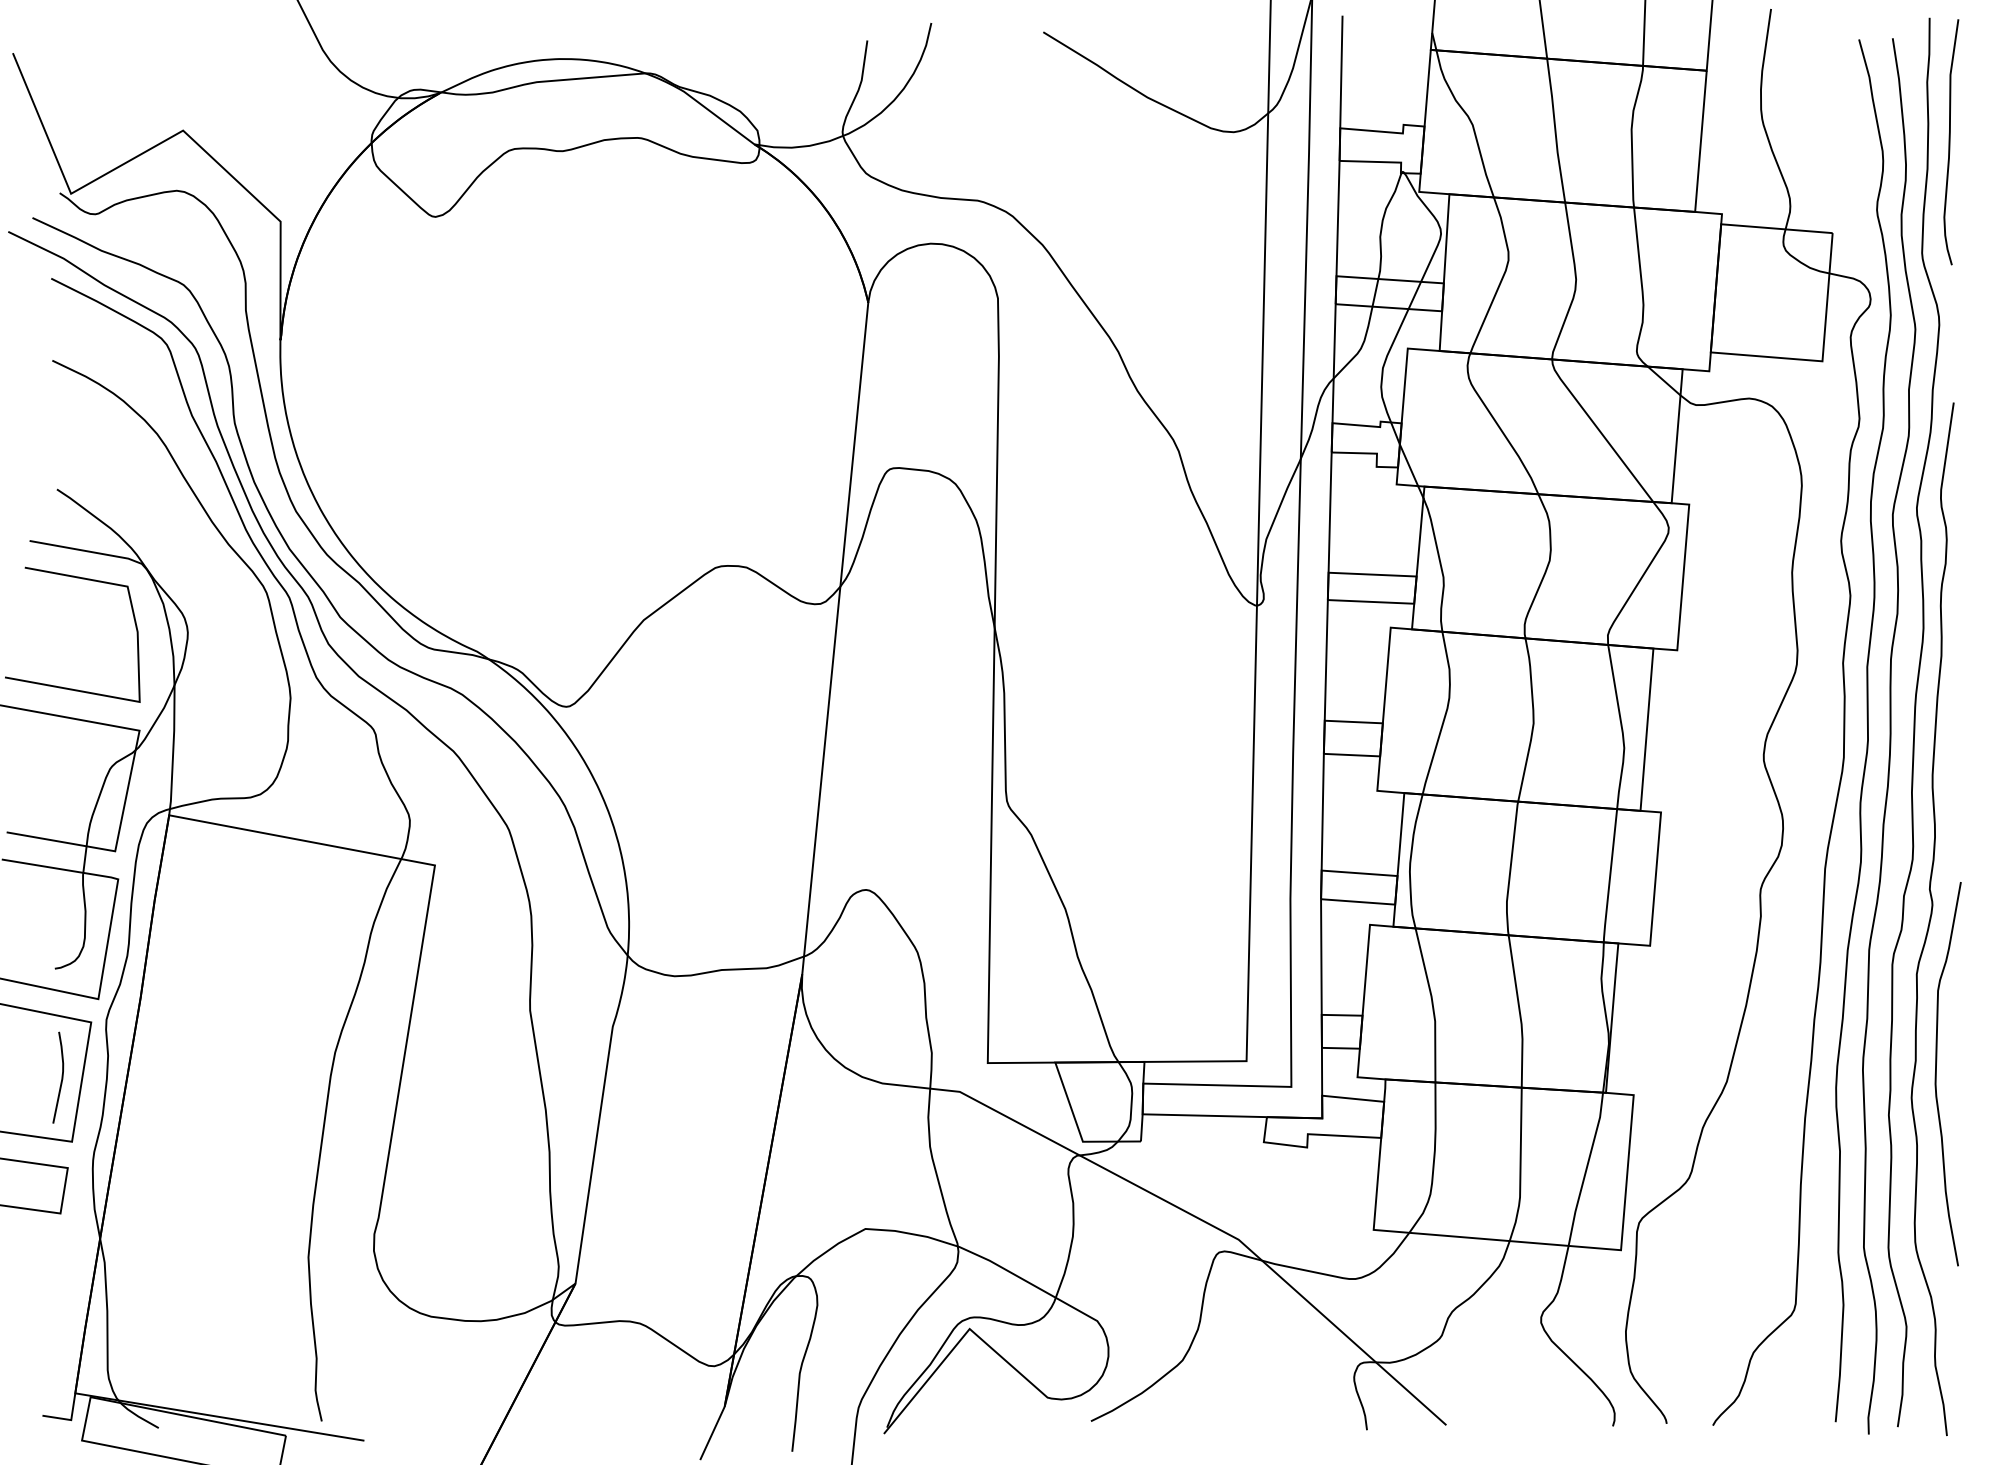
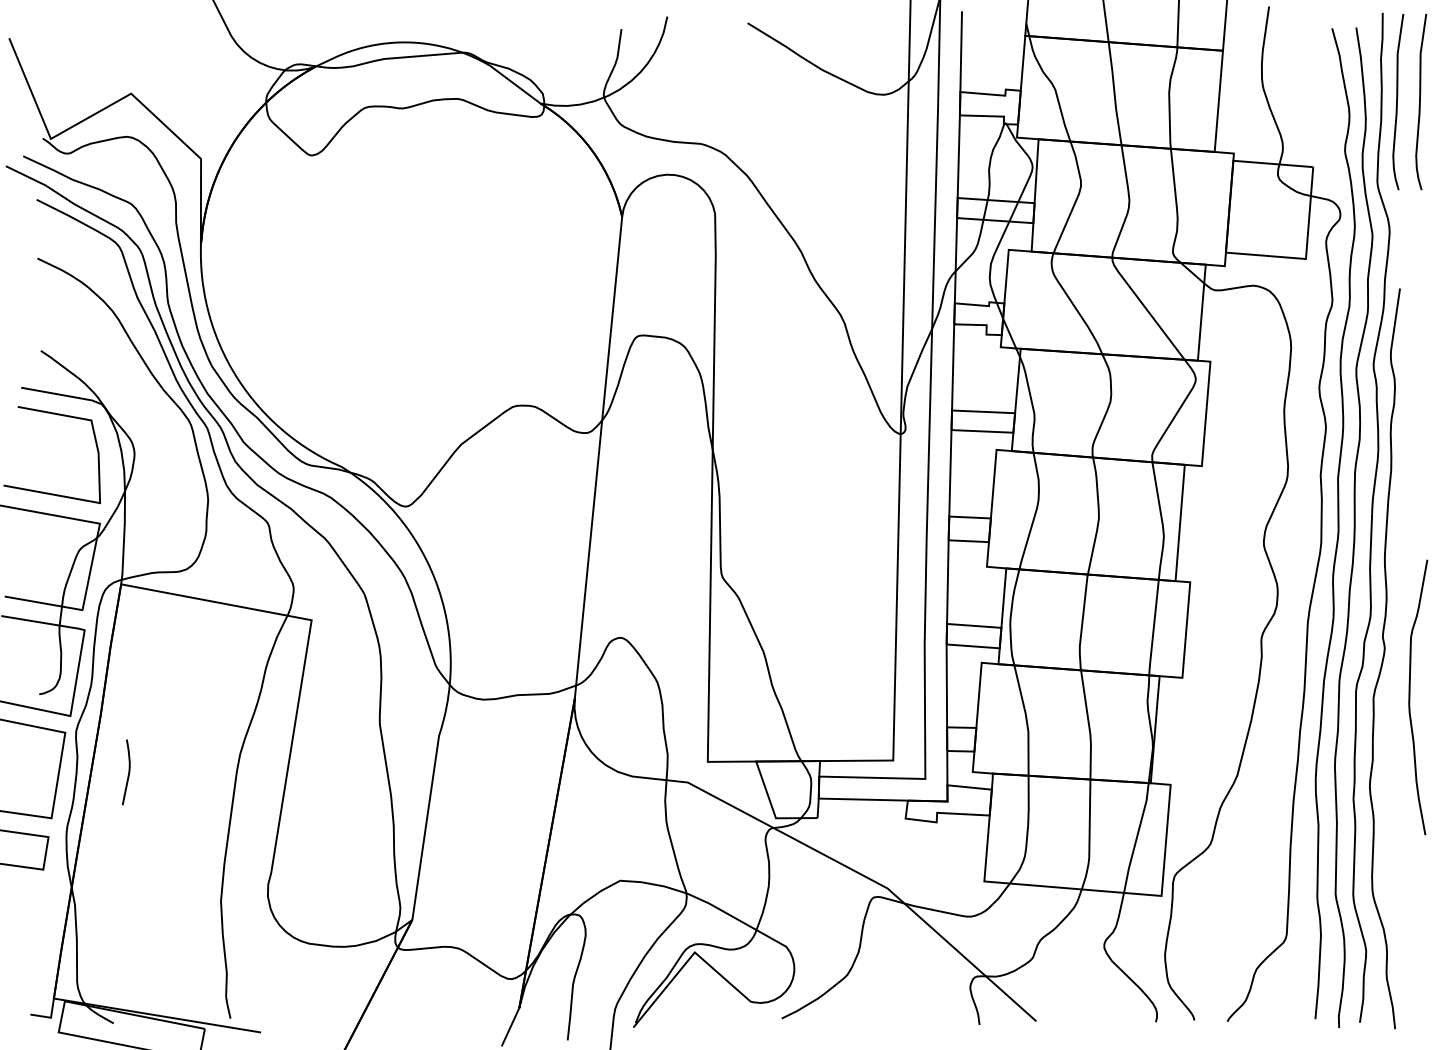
curve: (1982, 142) -> (1420, 102), added
curve: (1936, 1074) -> (1409, 697), moved
curve: (61, 1077) -> (128, 772), moved

